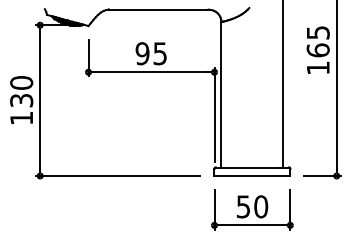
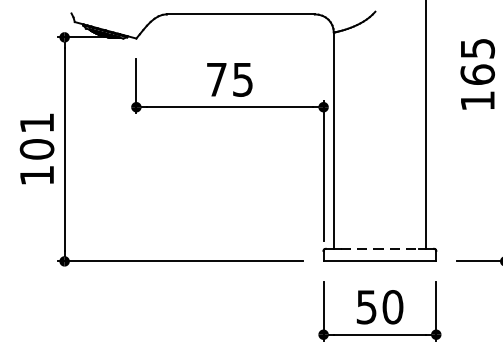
text: (142, 53) -> (216, 79), 95 -> 75
text: (21, 91) -> (36, 135), 130 -> 101
line: (252, 167) -> (380, 248), solid -> dashed

